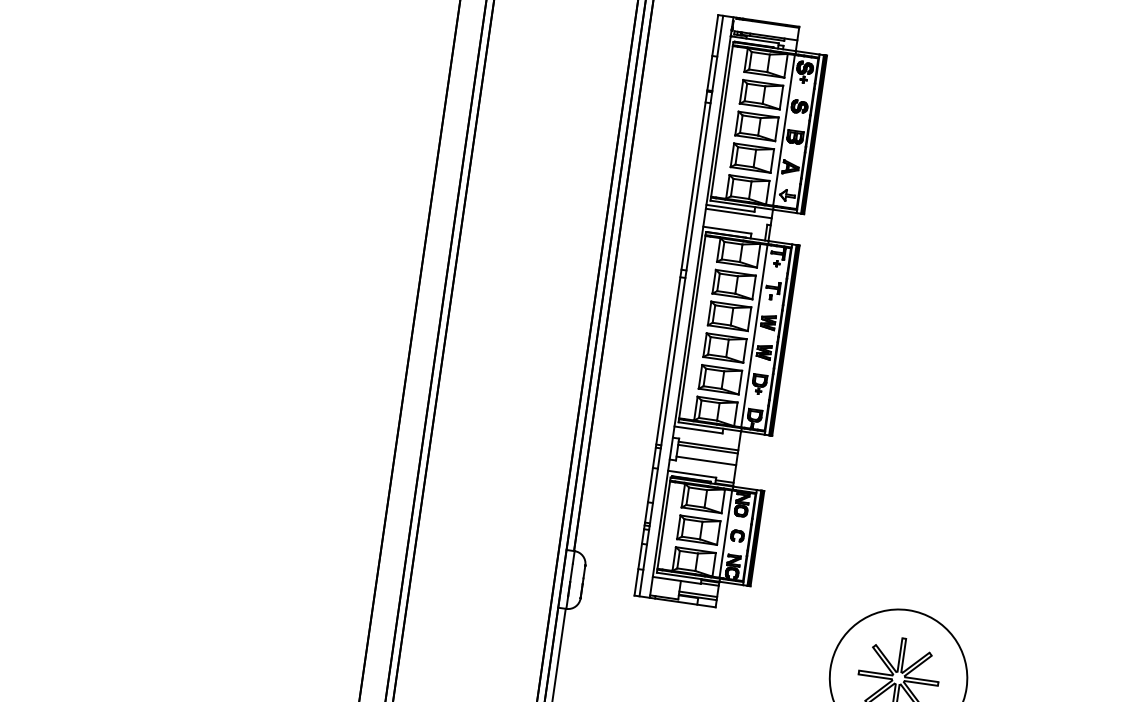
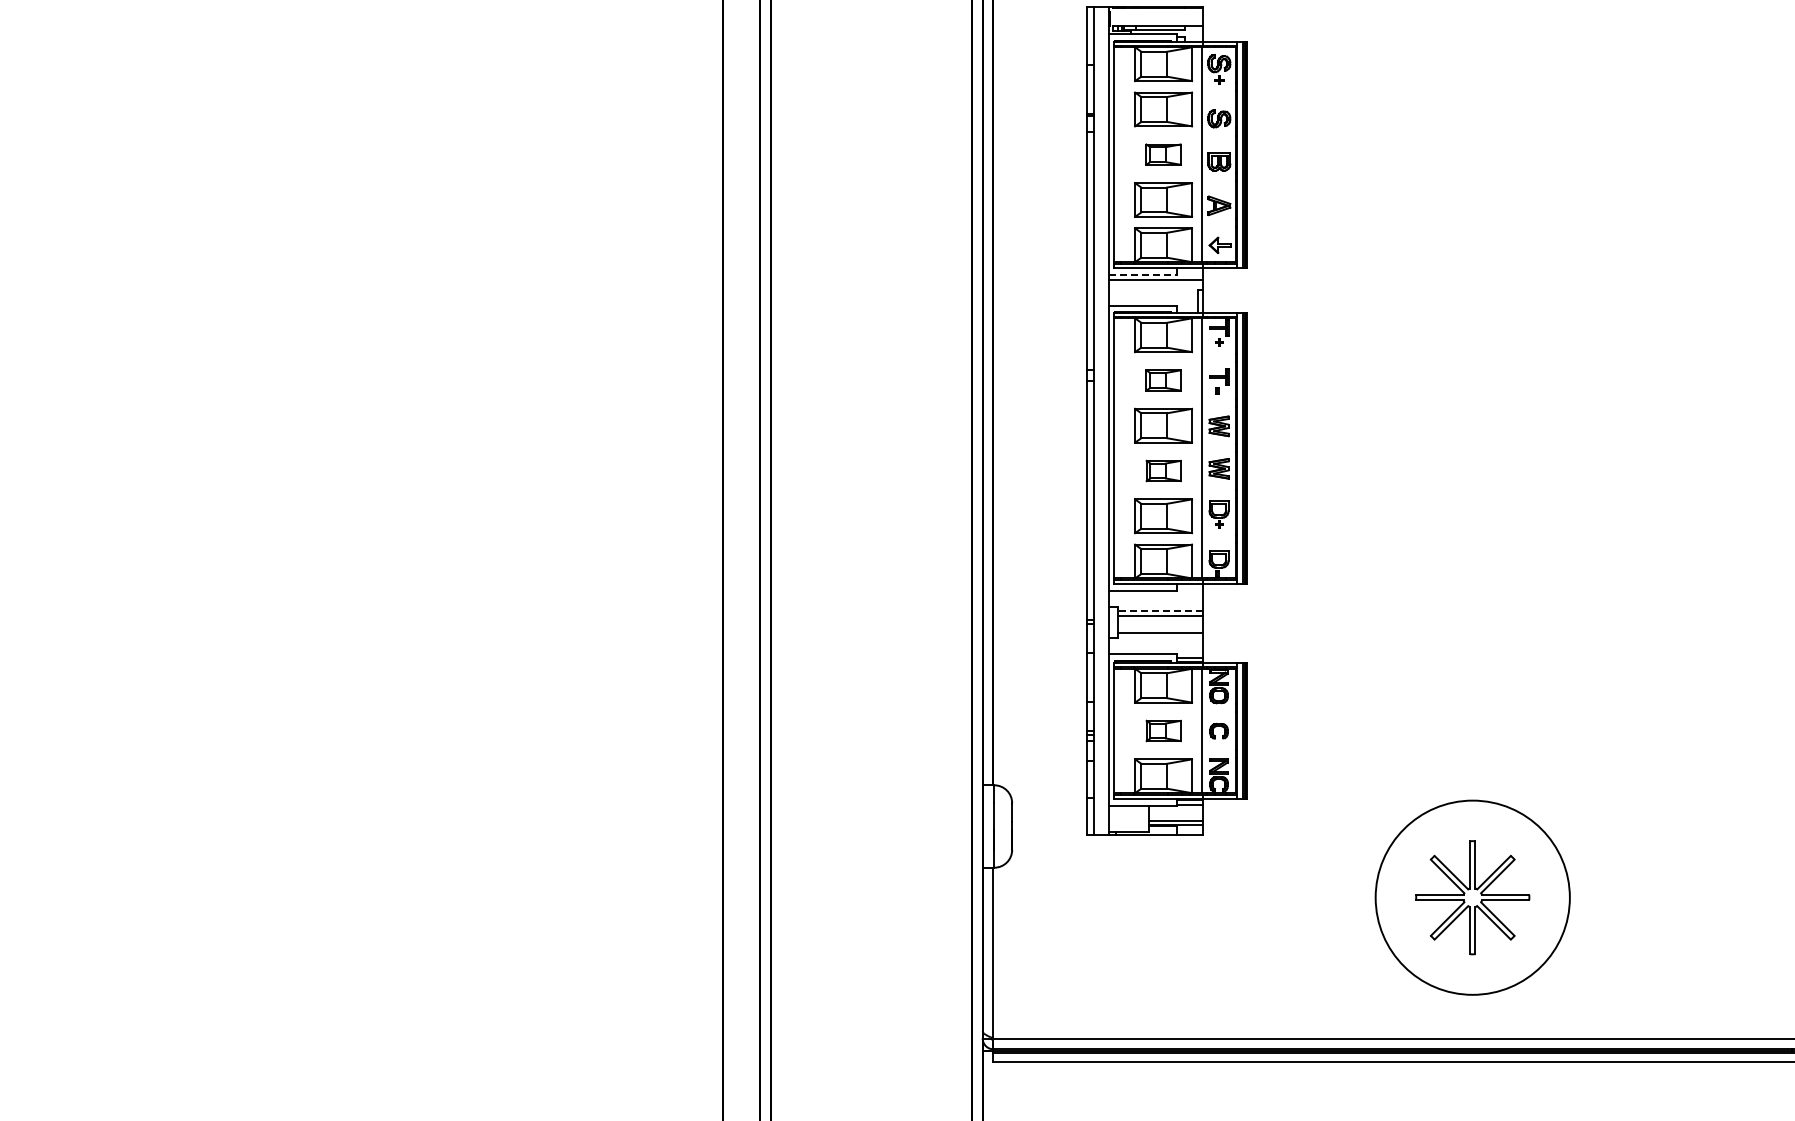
part: (756, 126) -> (1163, 154), size x0.6
line: (730, 208) -> (1143, 274), solid -> dashed
part: (734, 284) -> (1163, 380), size x0.6
part: (724, 347) -> (1163, 470), size x0.6
line: (708, 446) -> (1160, 611), solid -> dashed
part: (698, 529) -> (1163, 730), size x0.6

